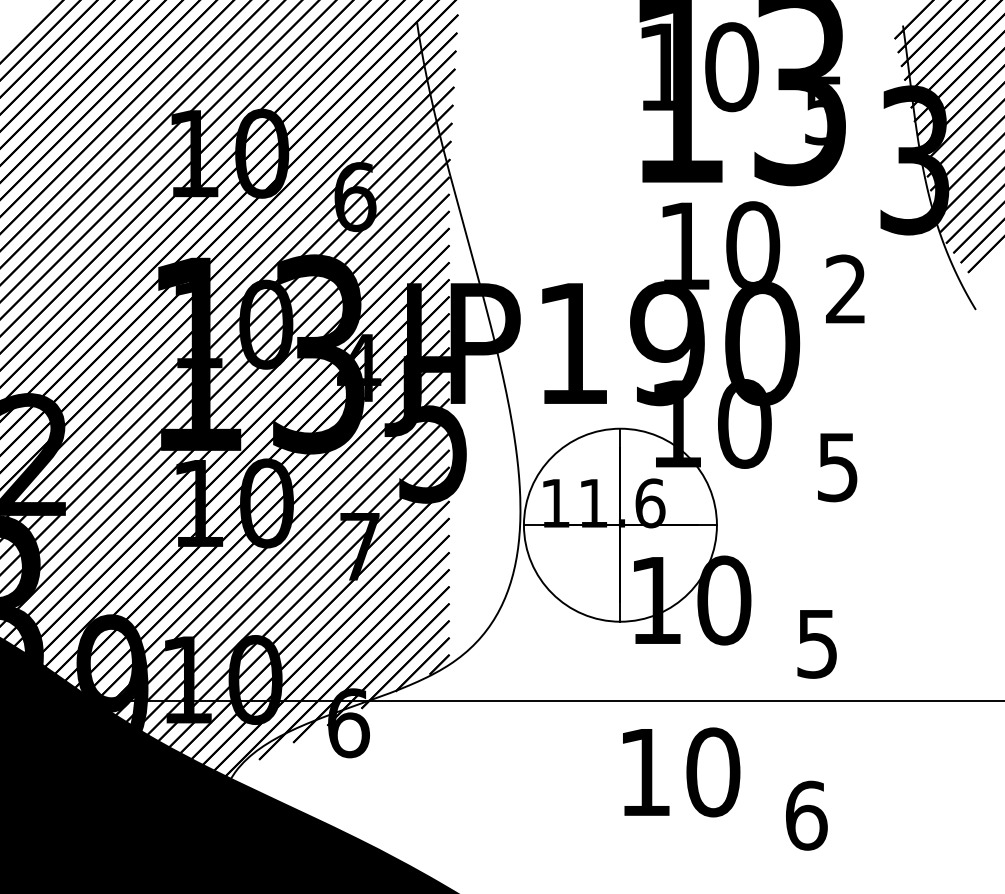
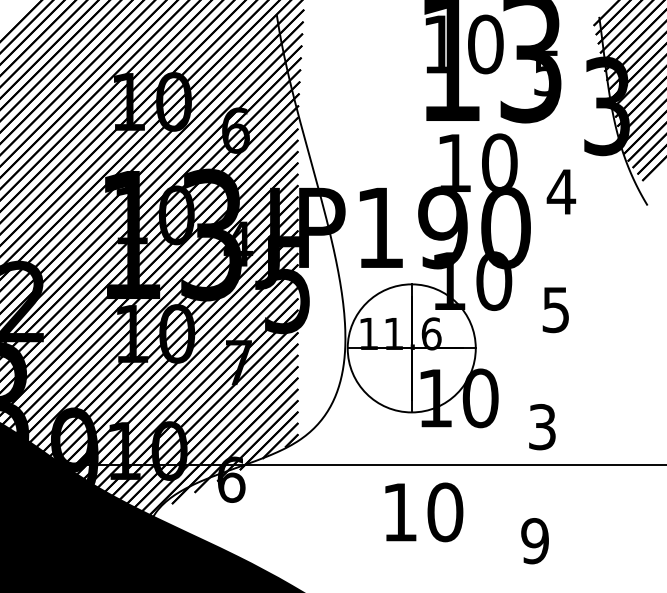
text: (846, 288) -> (561, 191), 2 -> 4
text: (817, 642) -> (542, 426), 5 -> 3
text: (681, 772) -> (424, 512), moved
text: (806, 816) -> (535, 541), 6 -> 9

